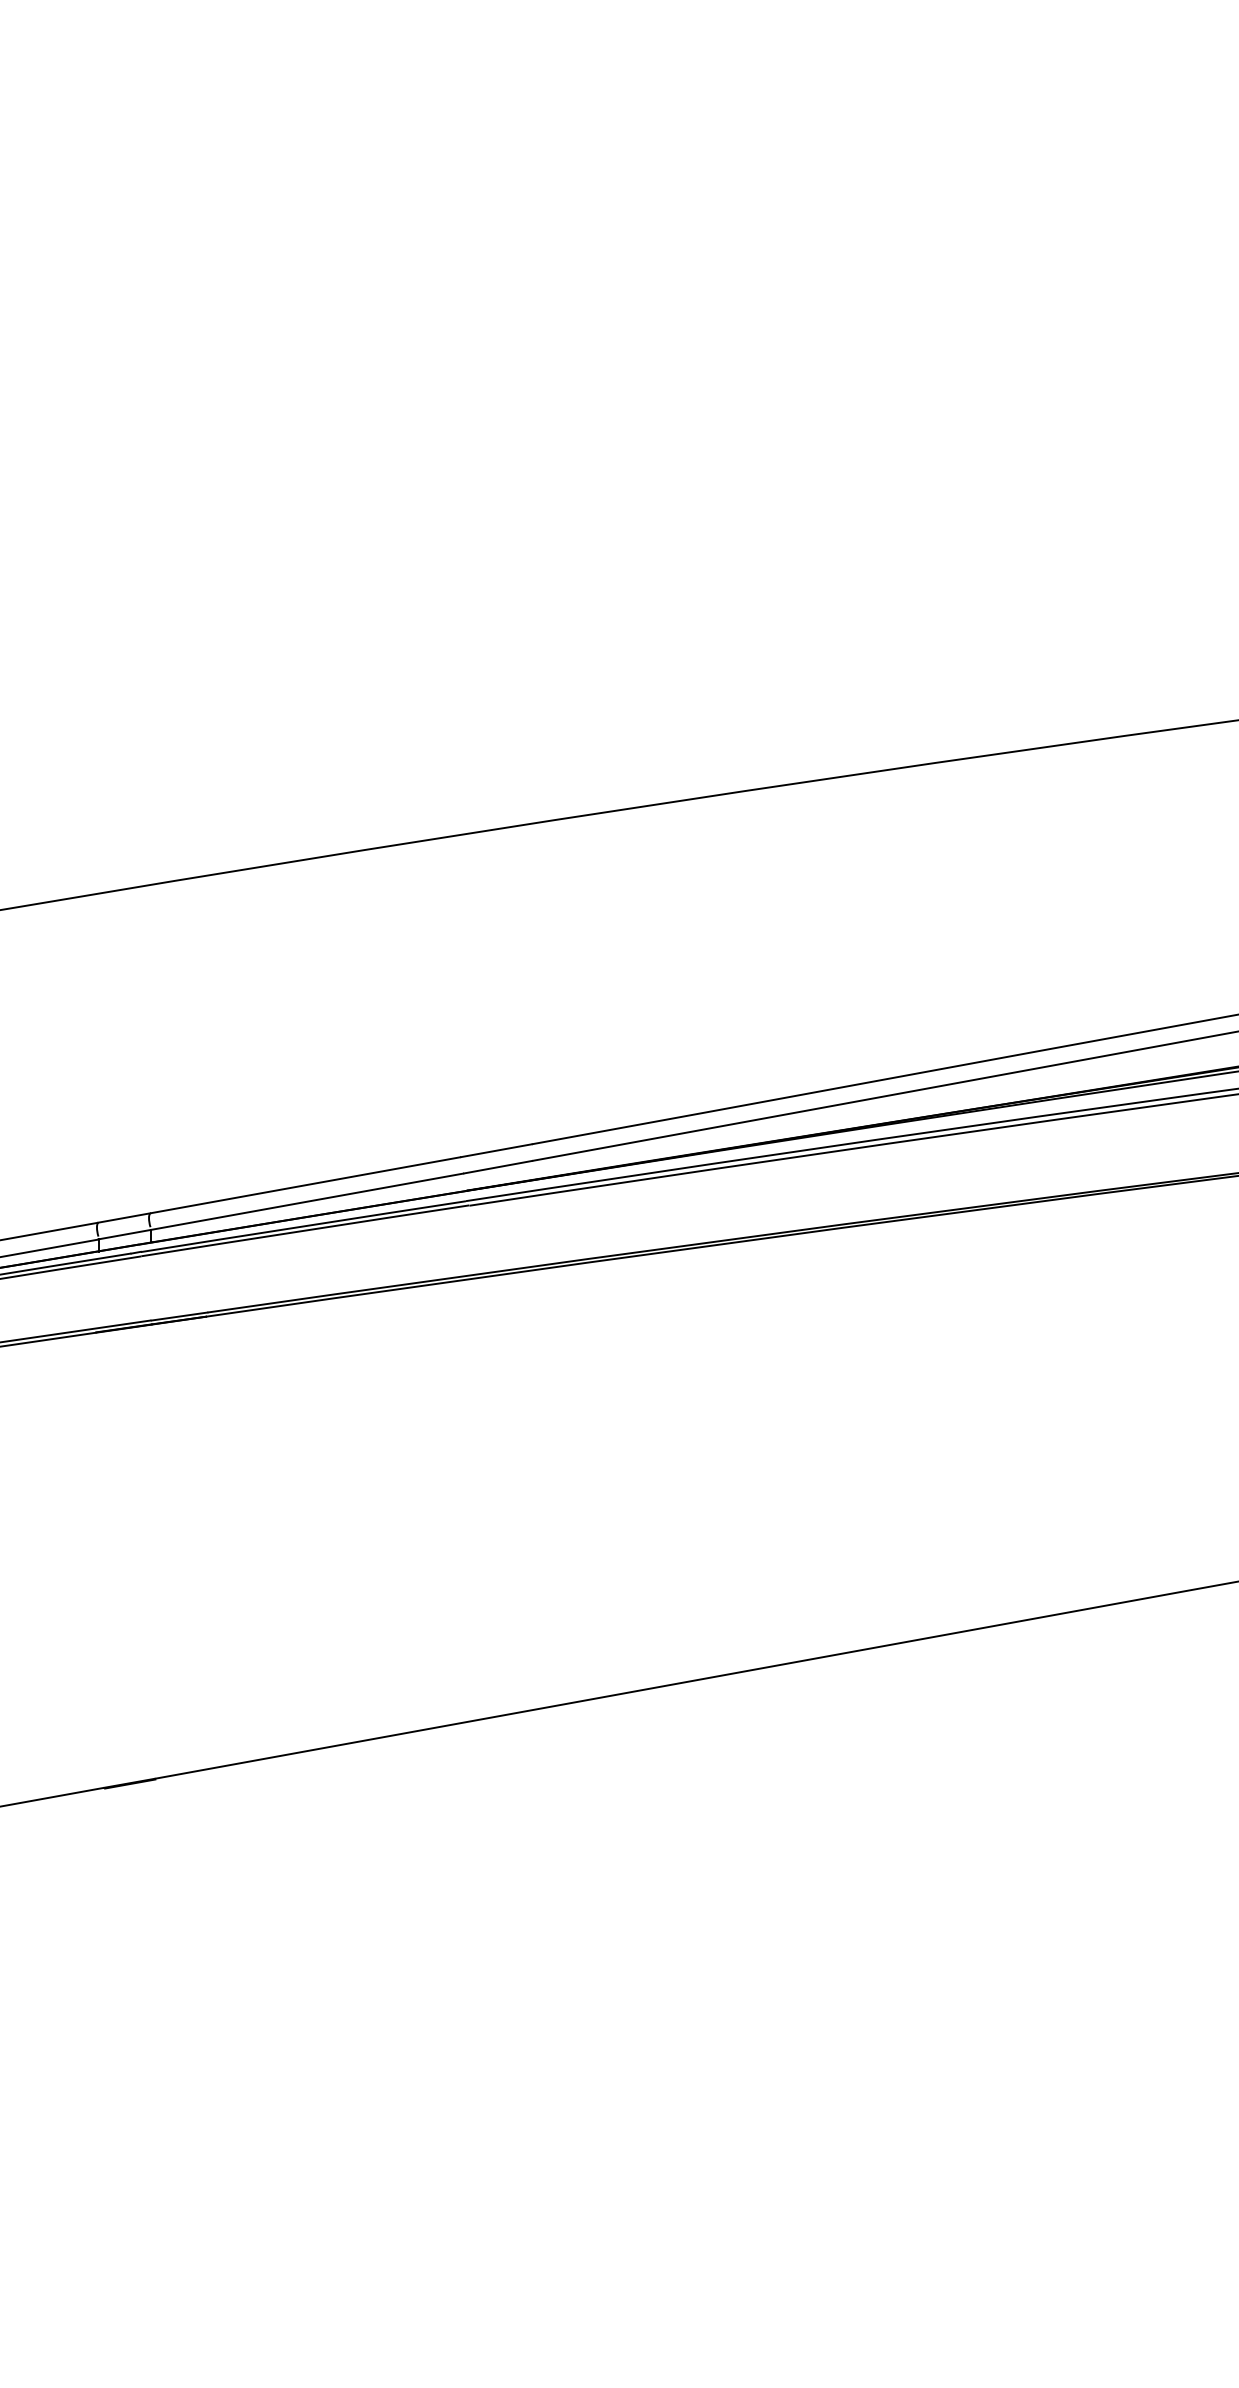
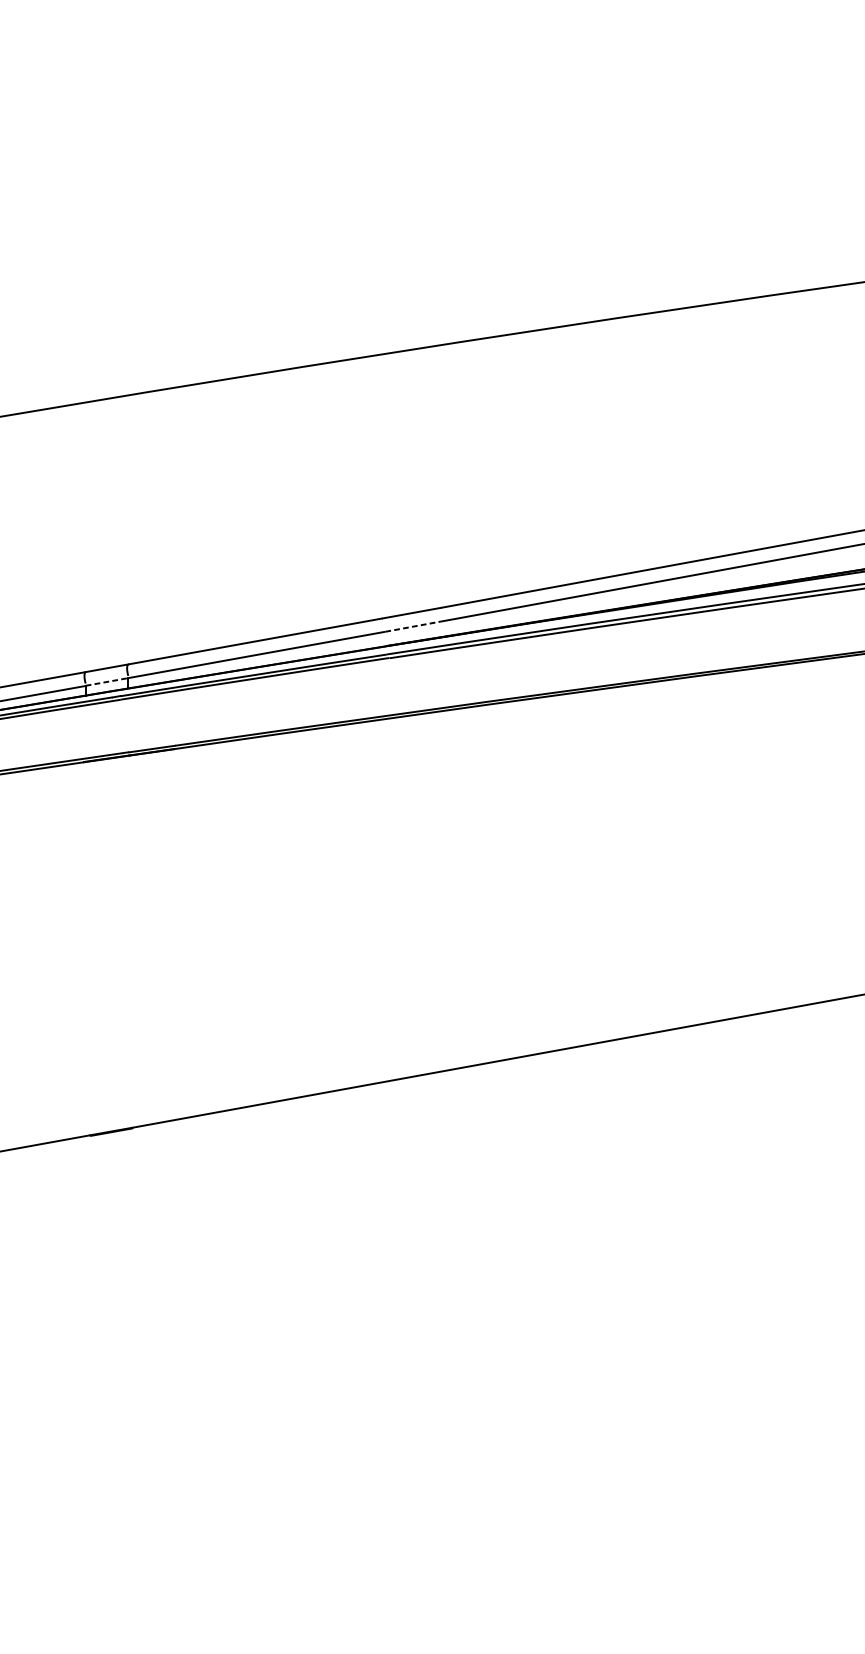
line: (498, 1167) -> (413, 626), solid -> dashed
line: (125, 1234) -> (107, 681), solid -> dashed

